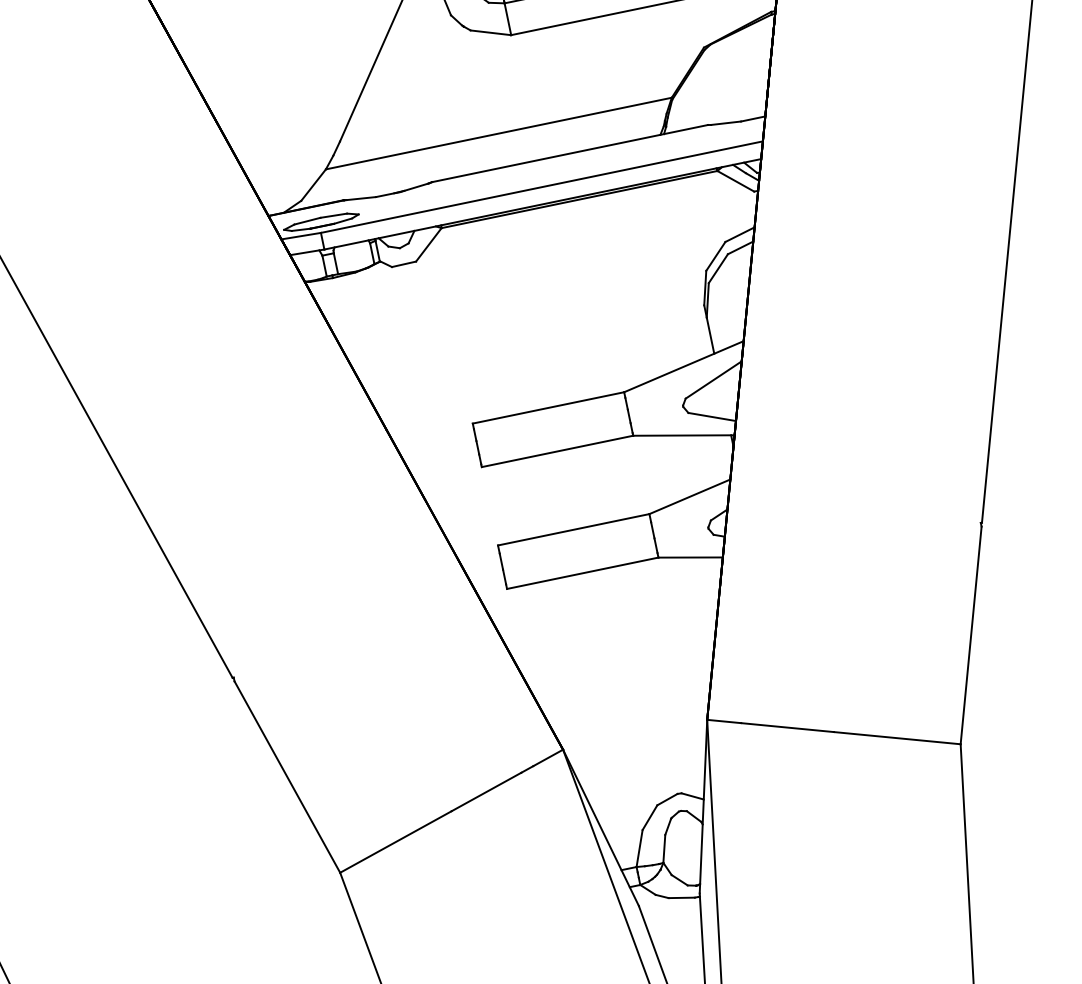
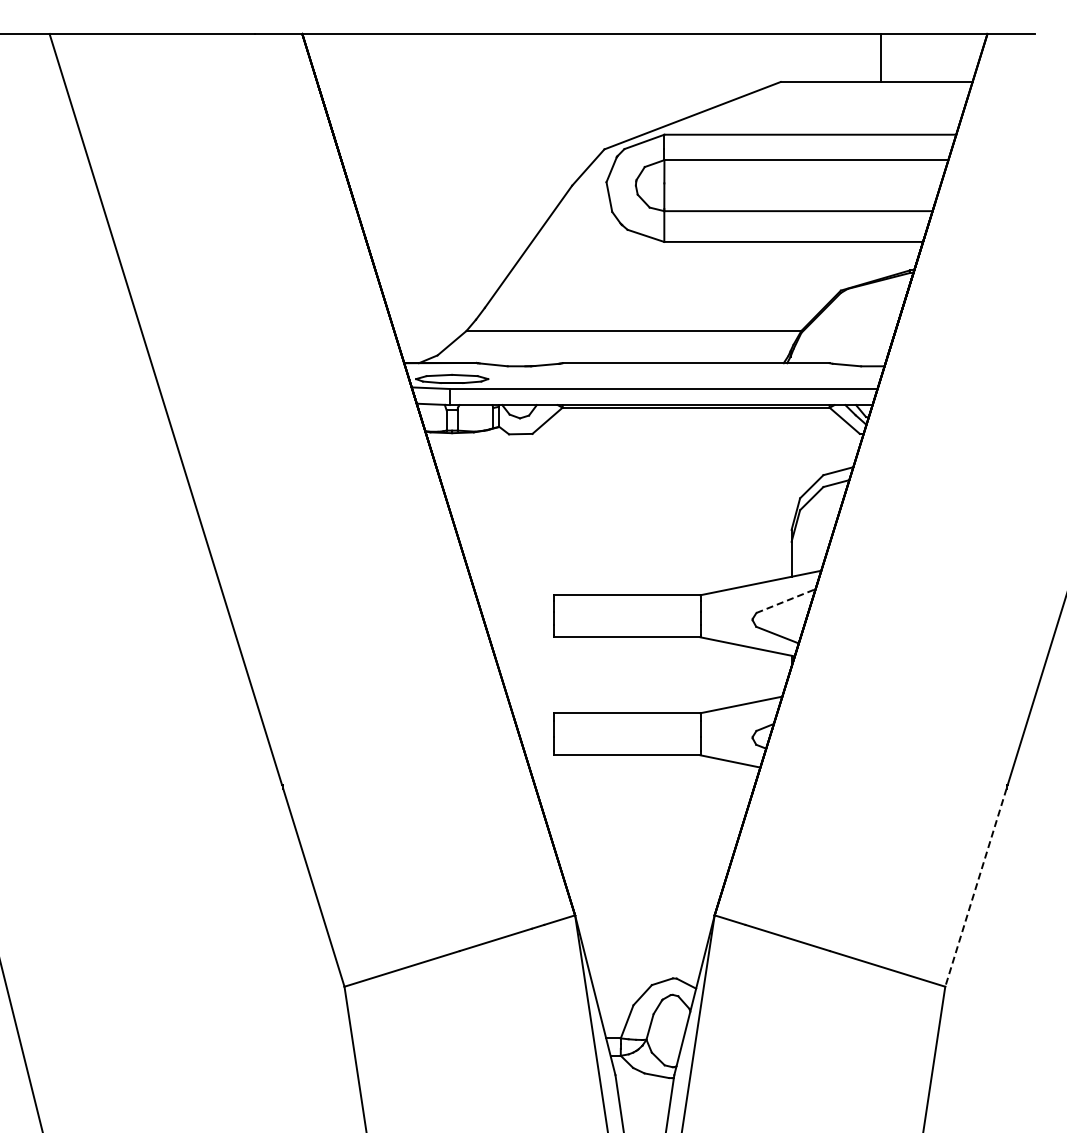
line: (714, 380) -> (786, 601), solid -> dashed
line: (970, 635) -> (975, 887), solid -> dashed

